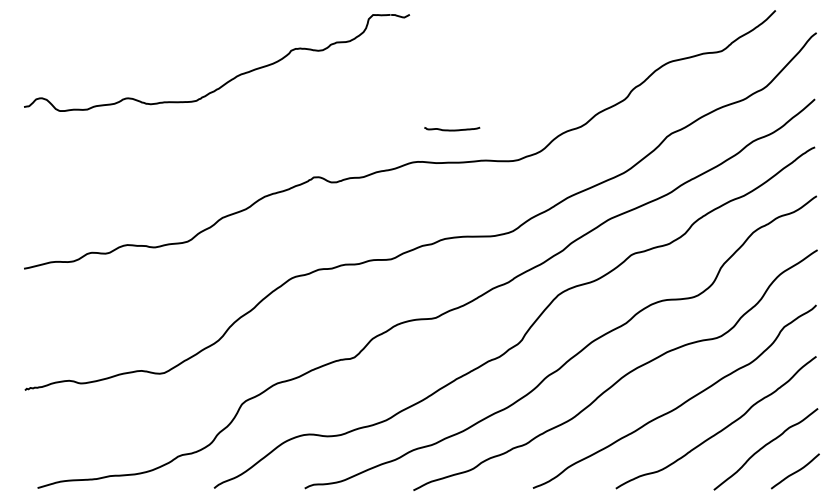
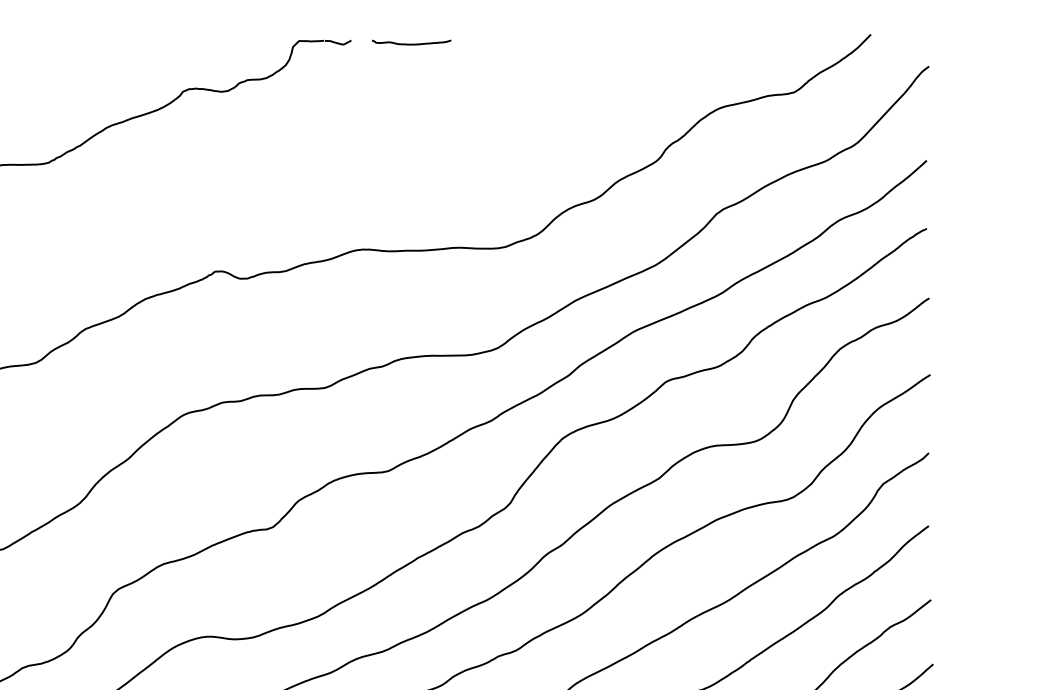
curve: (452, 129) -> (412, 43), moved

